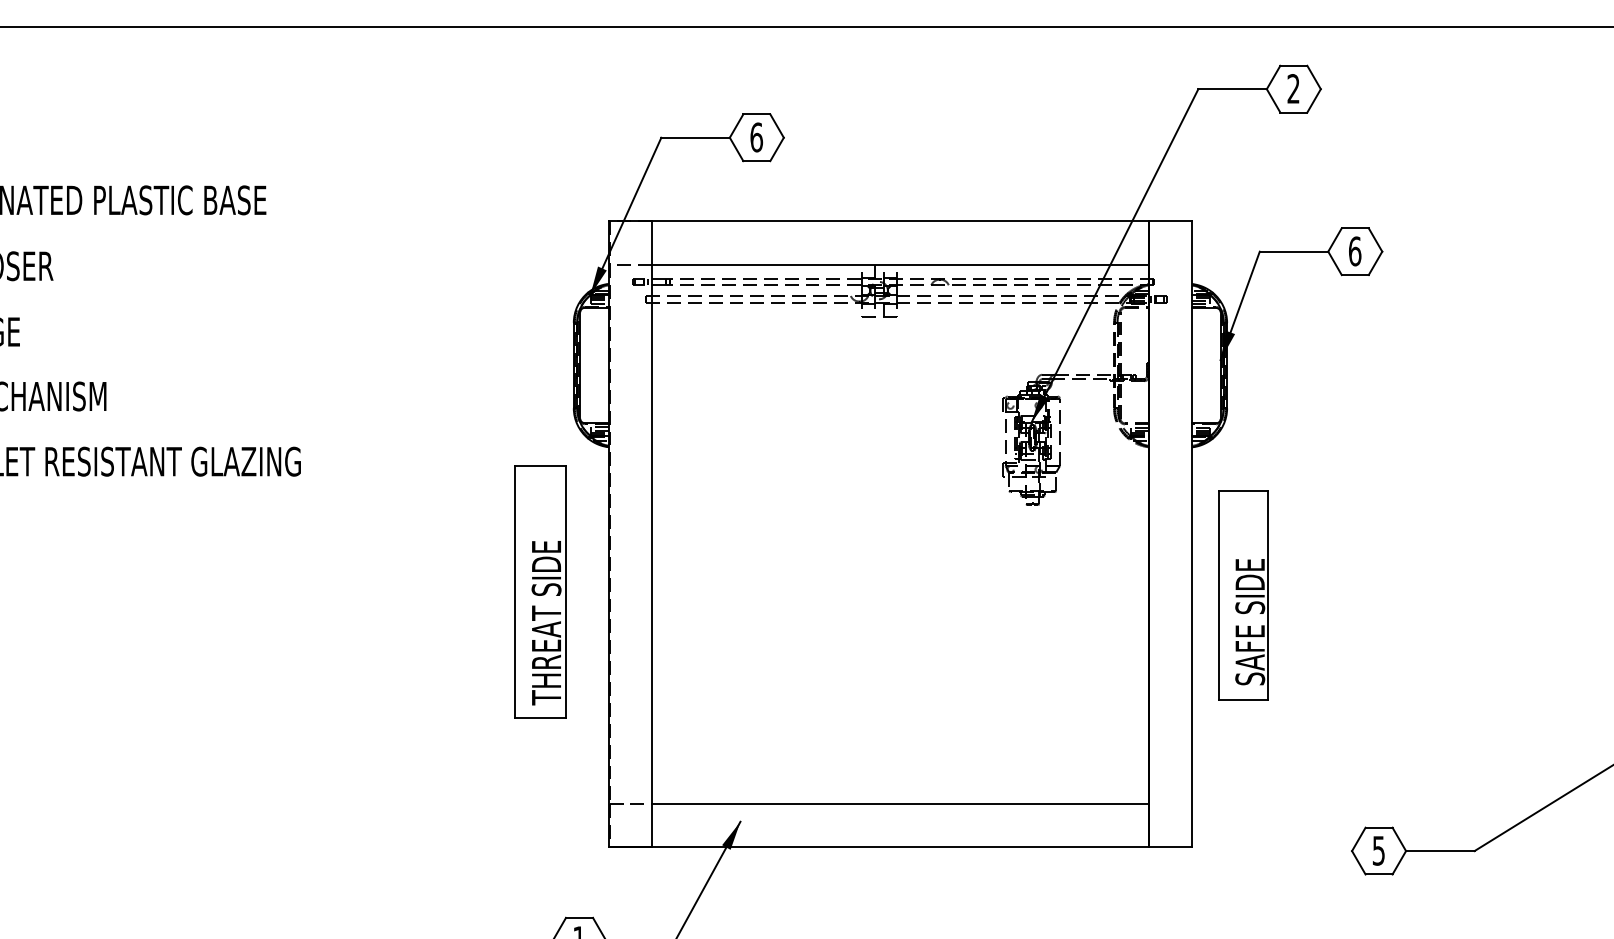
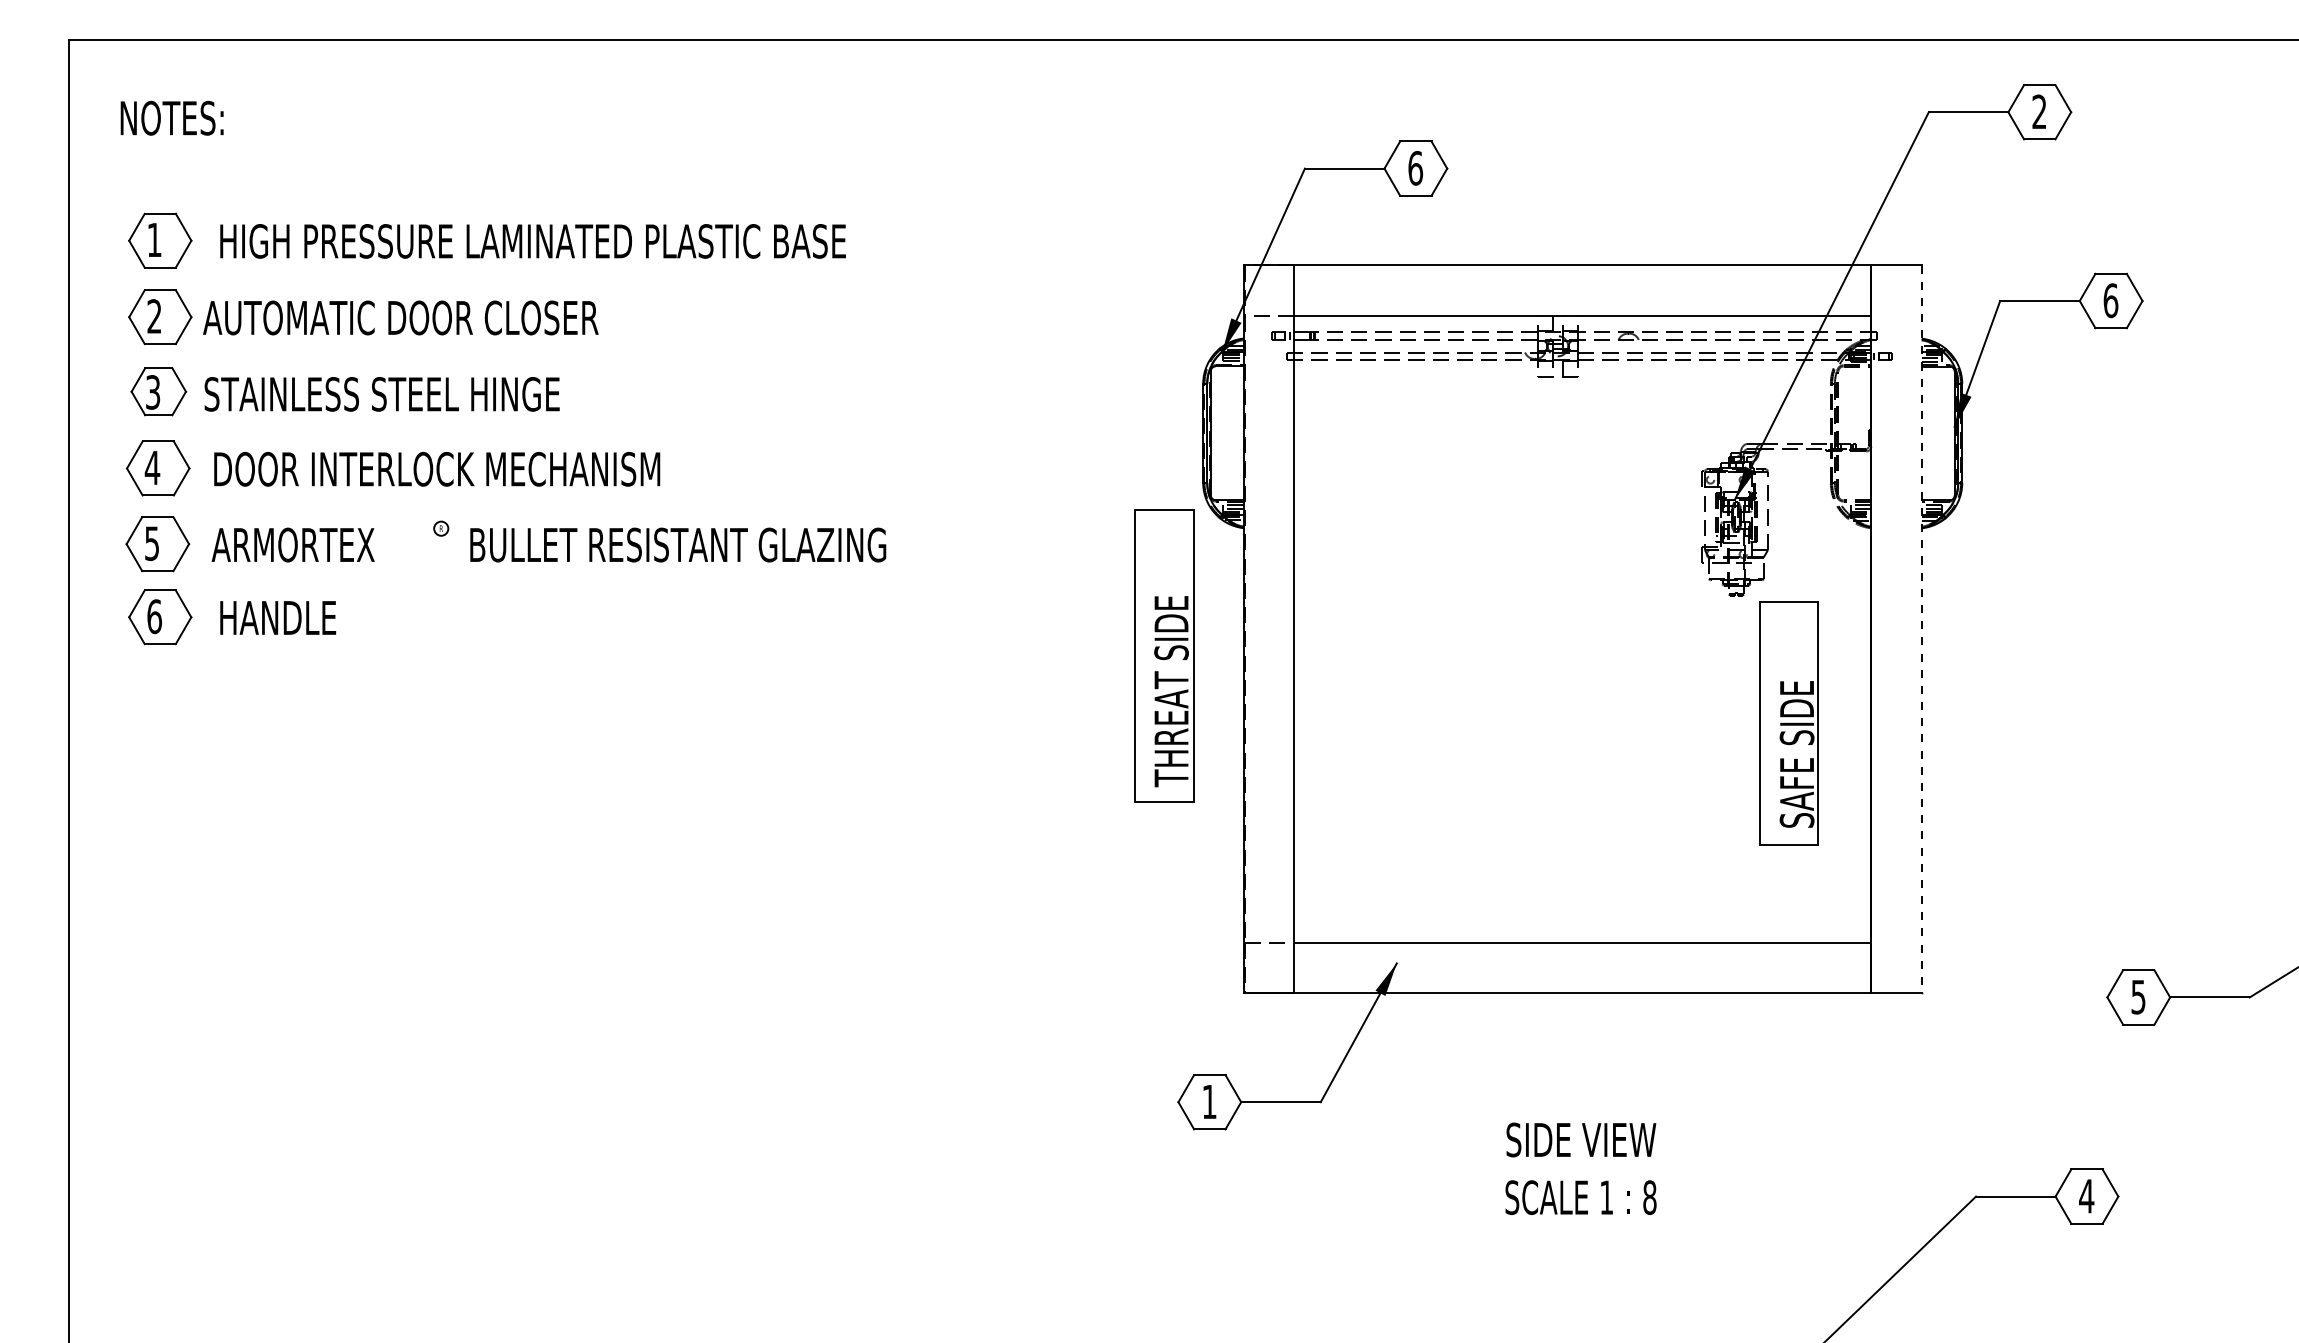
line: (1192, 534) -> (1921, 629), solid -> dashed
part: (540, 592) -> (1164, 655), moved
part: (1242, 595) -> (1788, 723), moved

